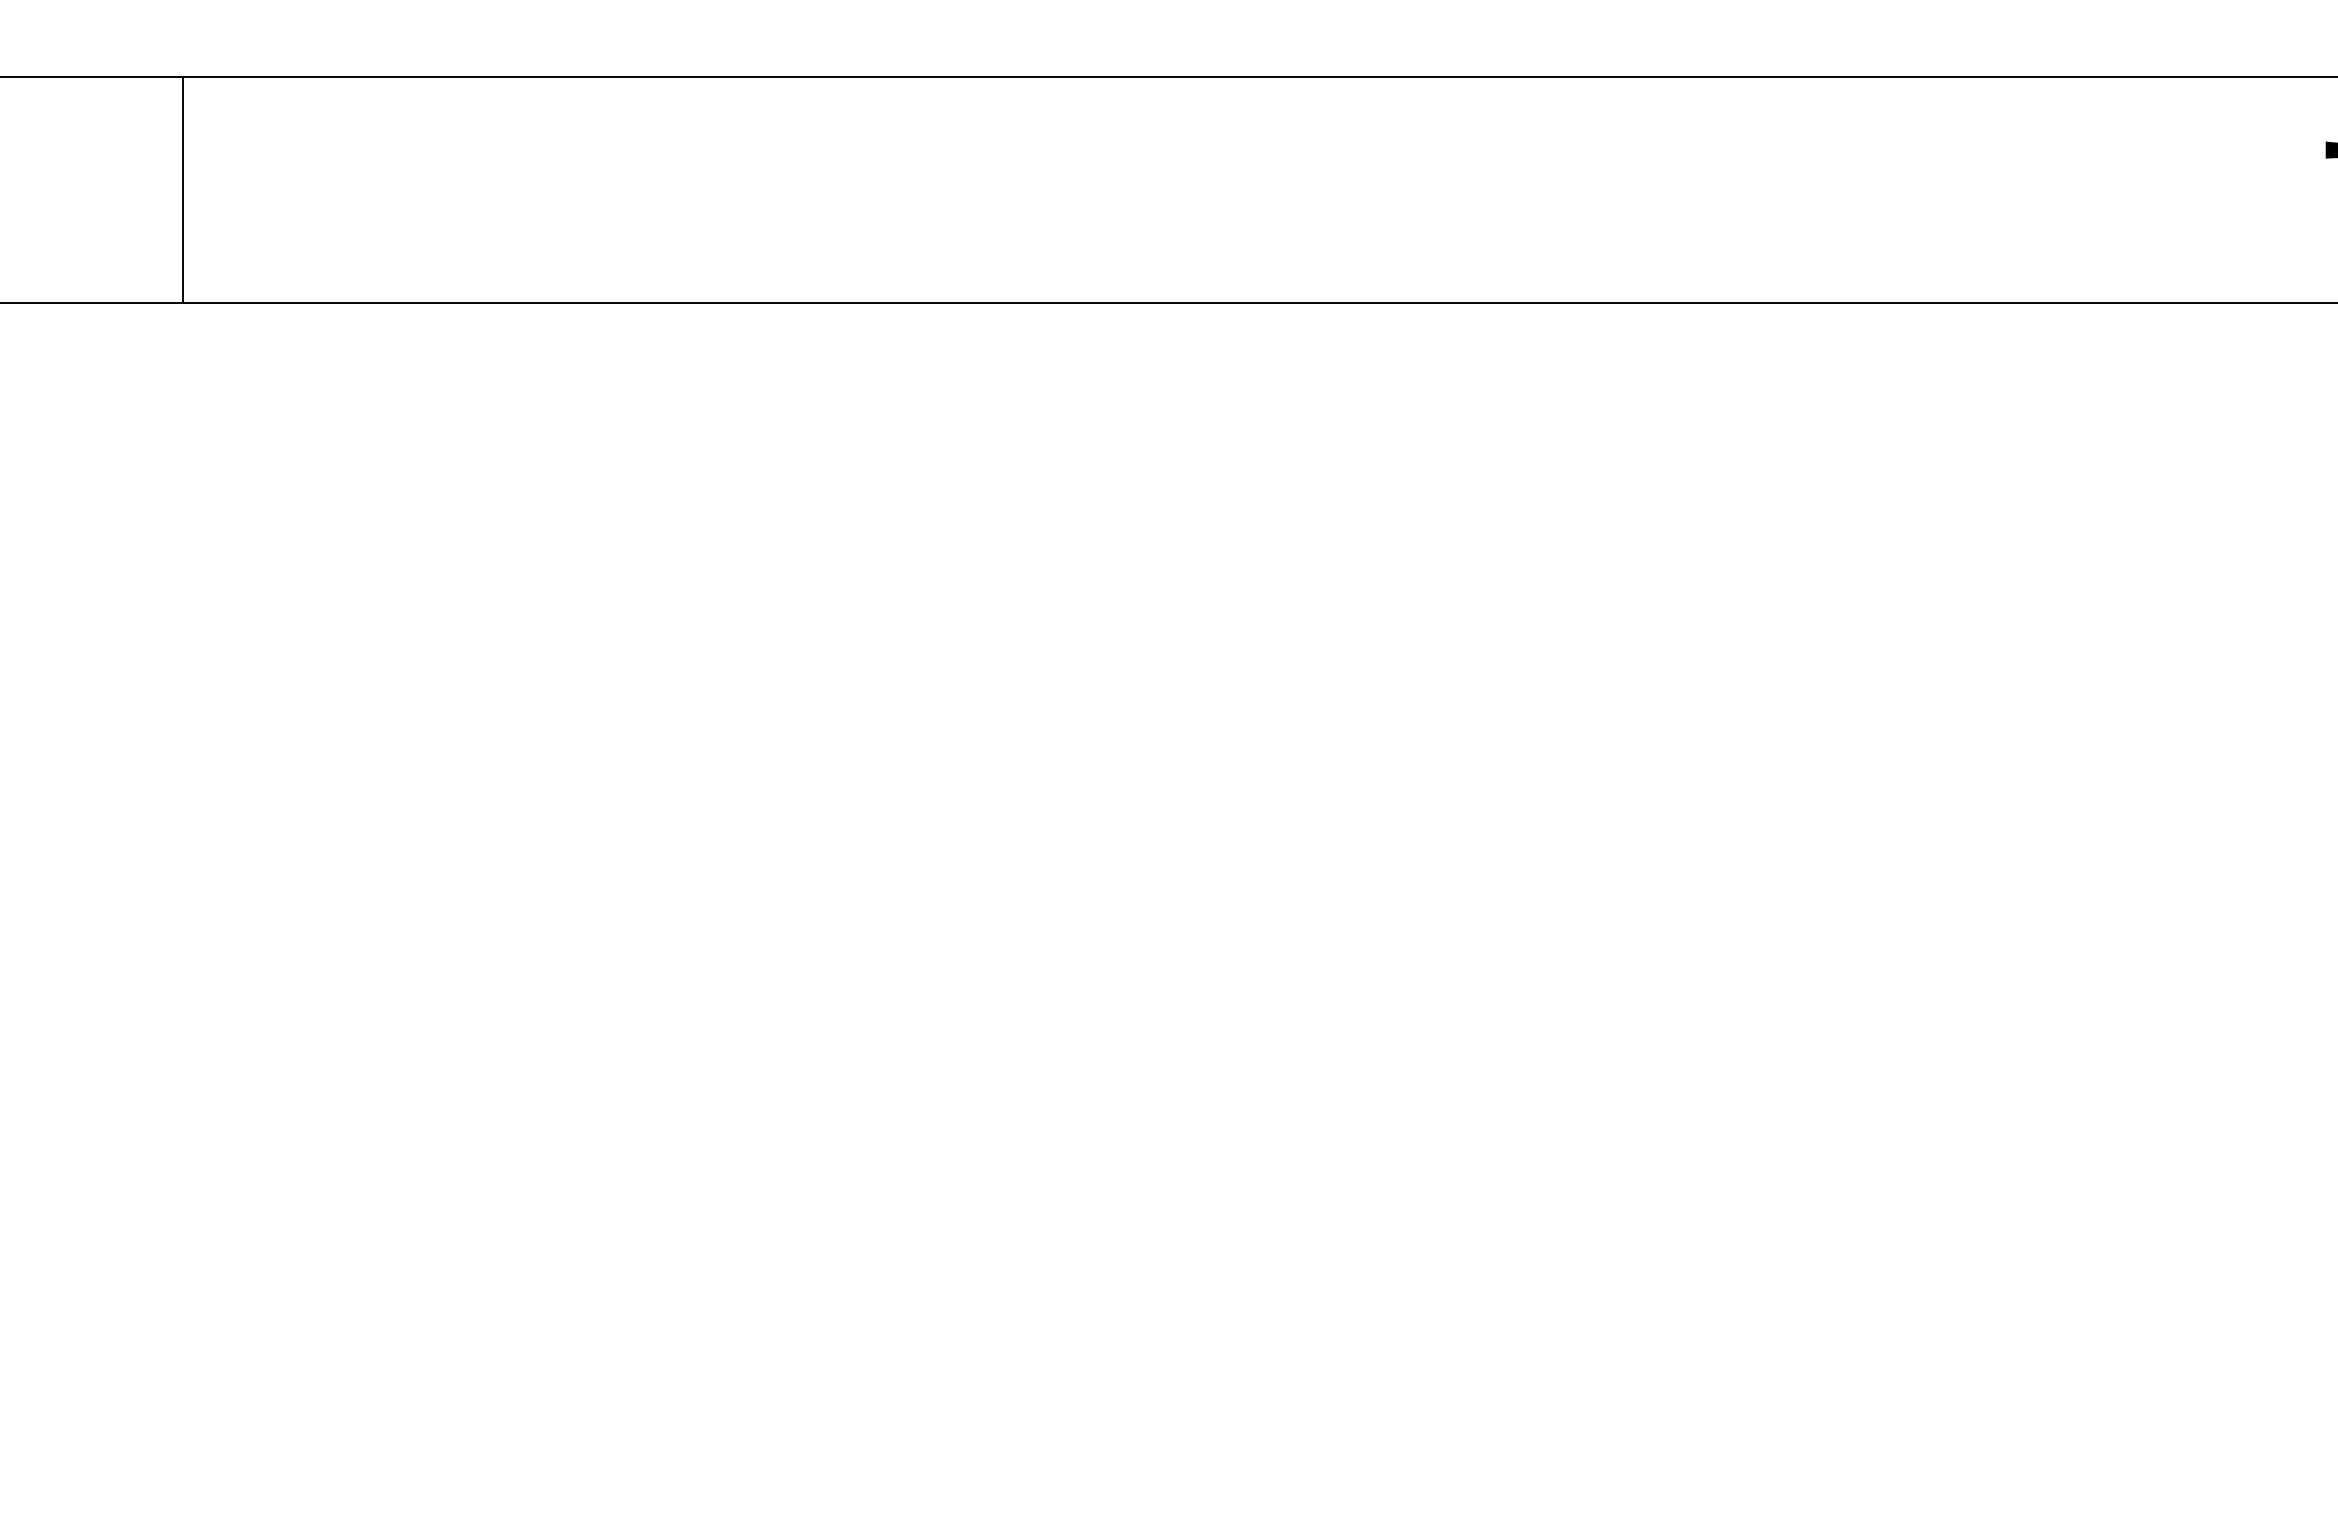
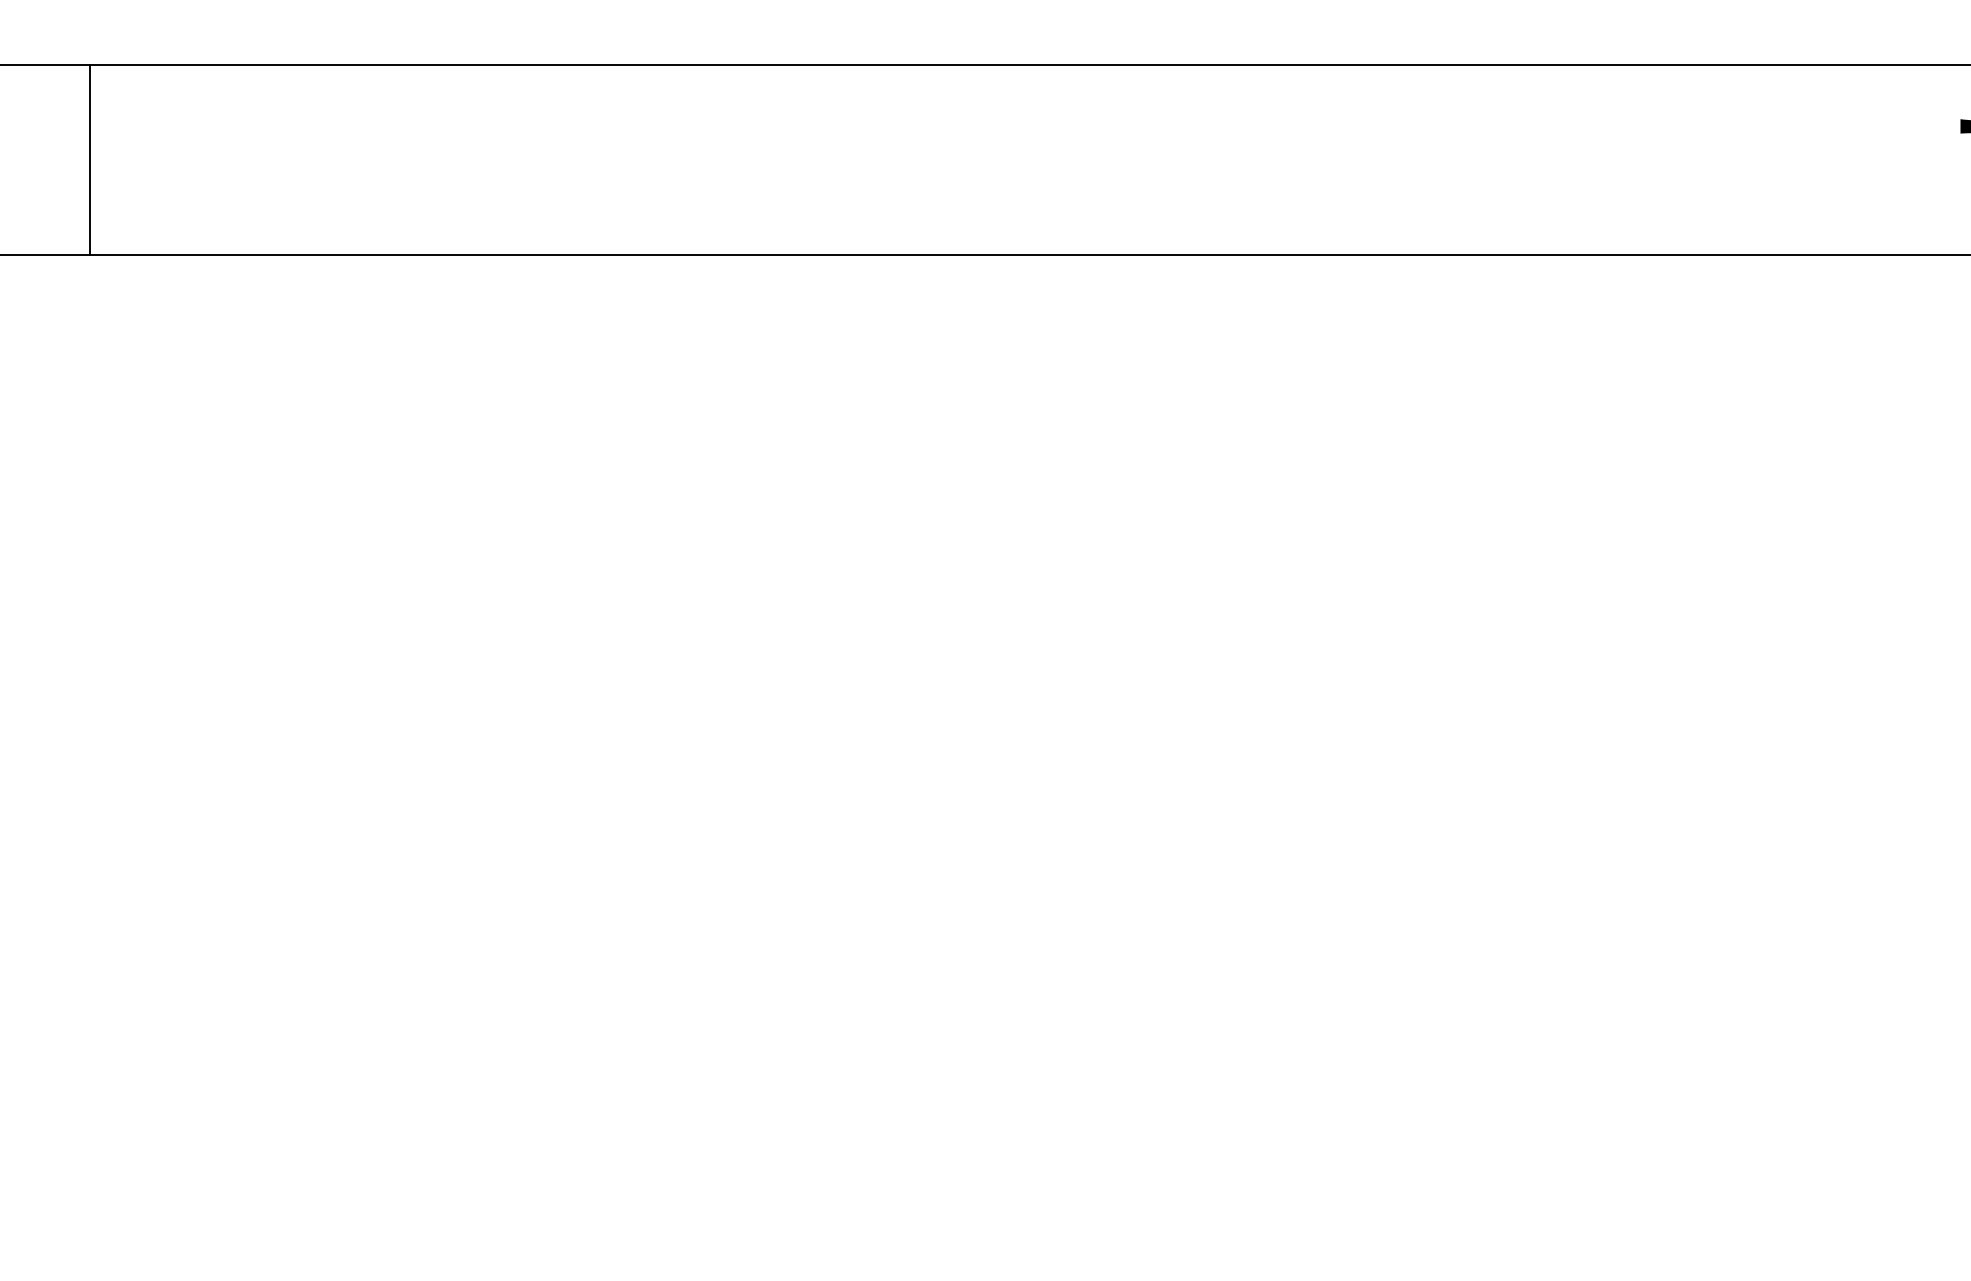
line: (183, 189) -> (90, 159), moved

